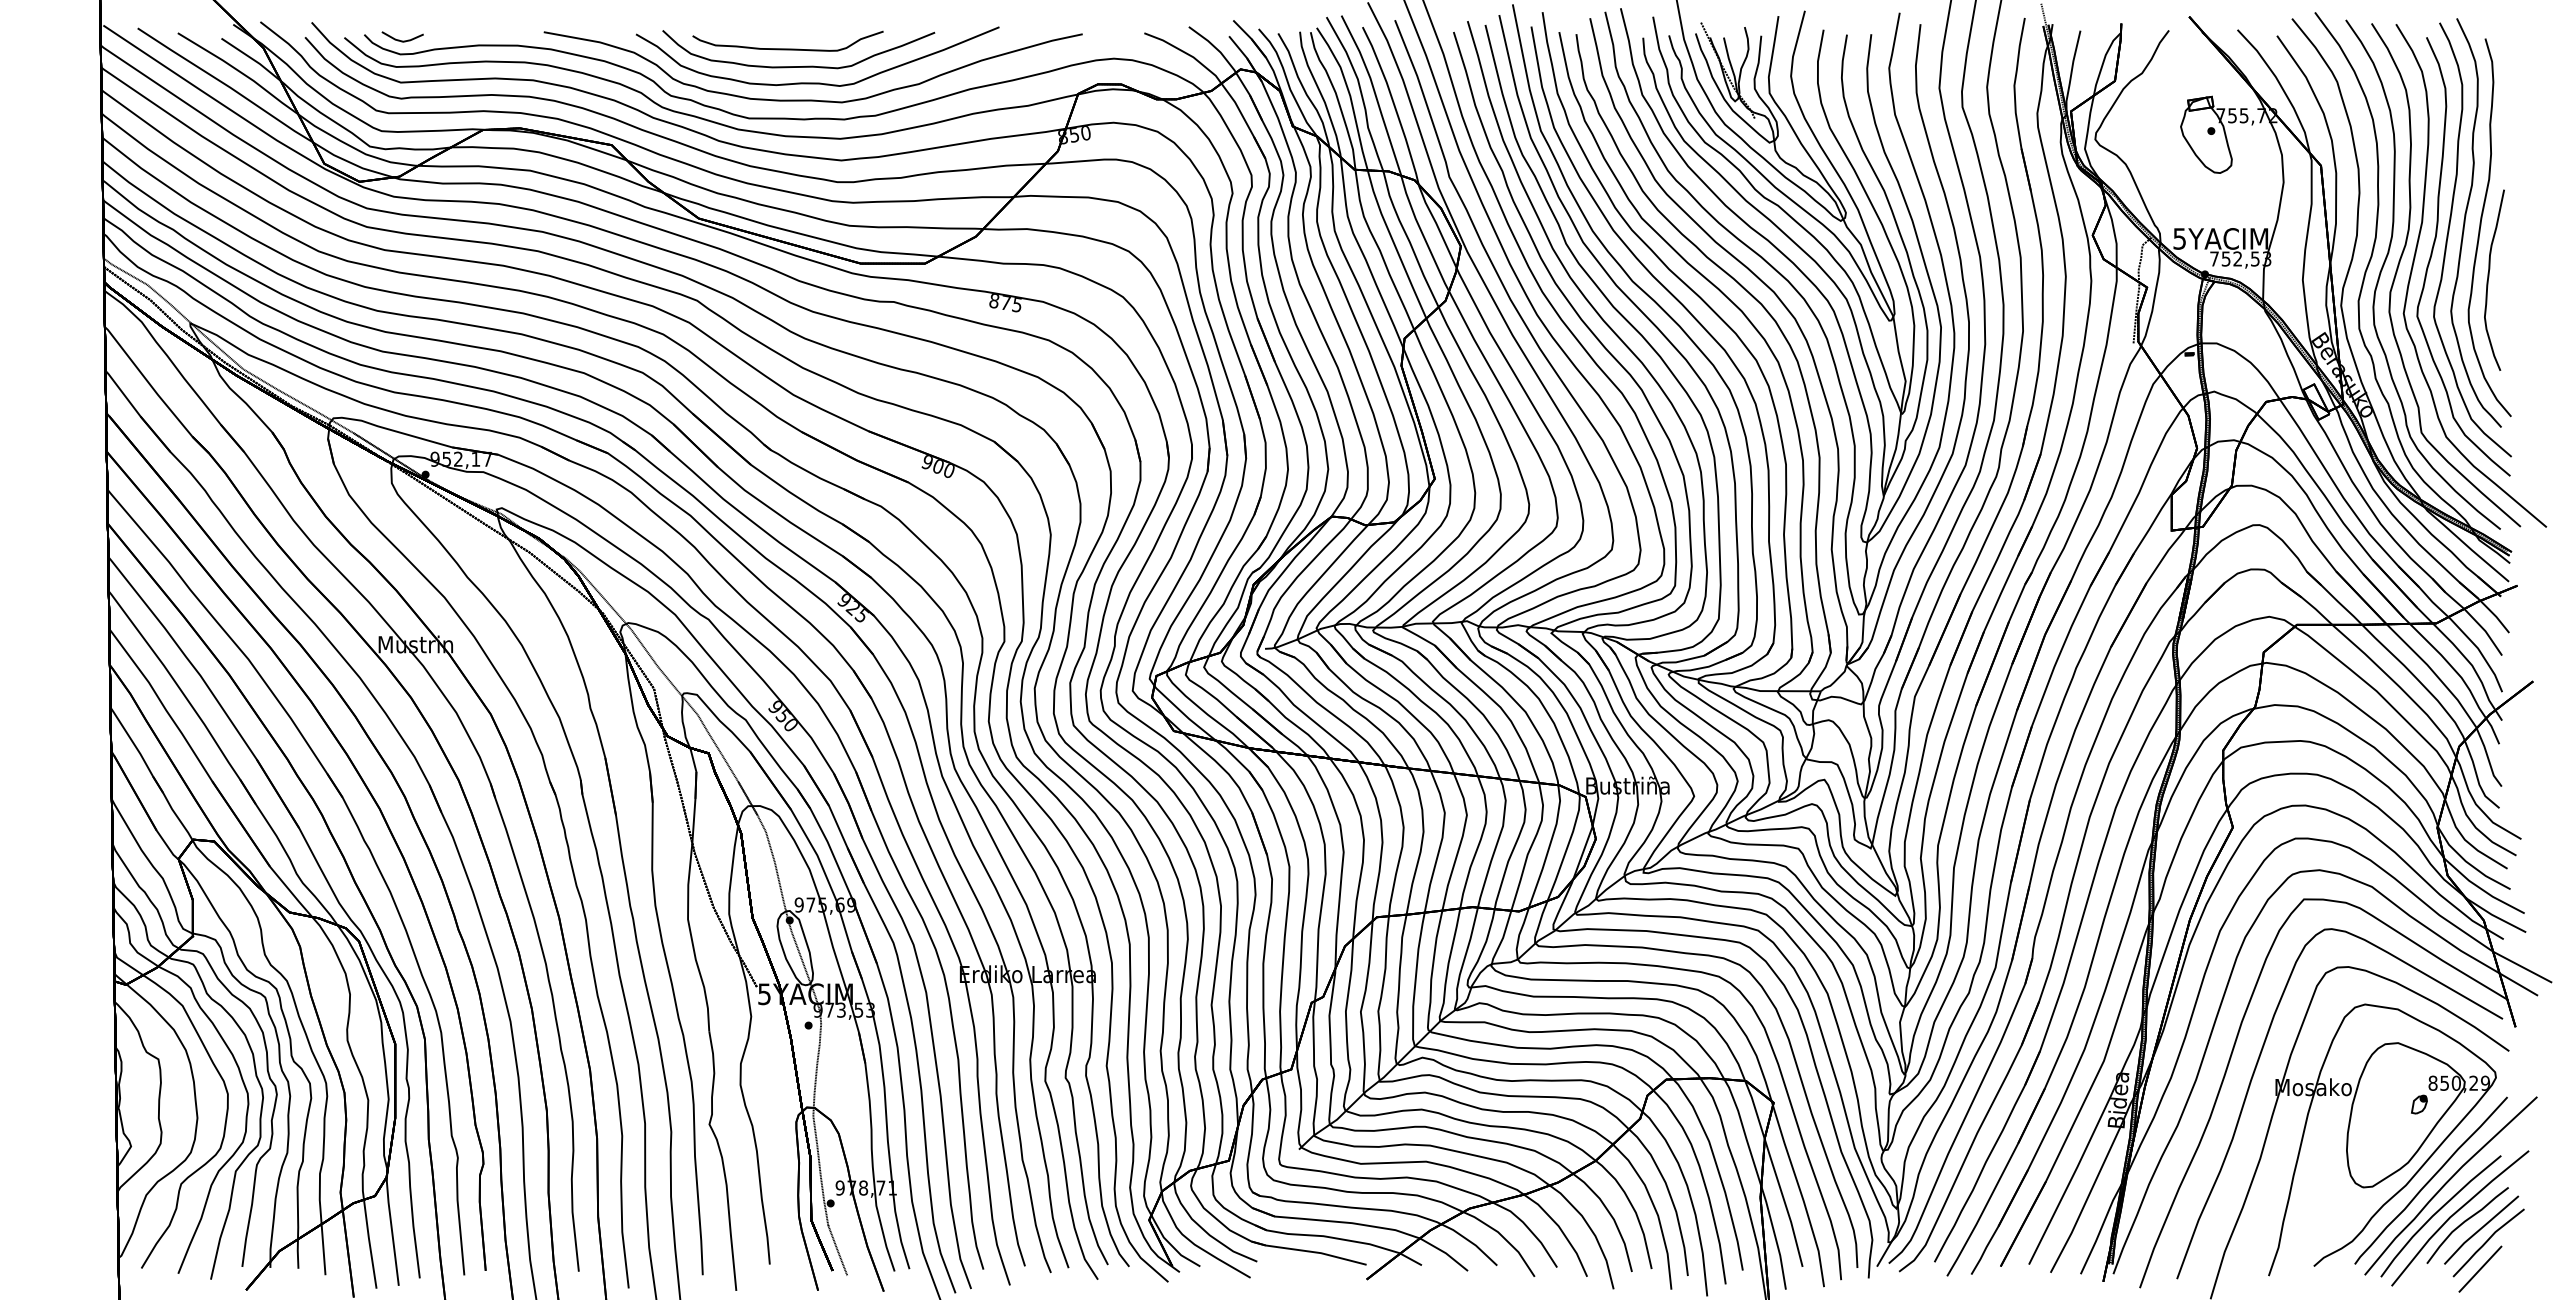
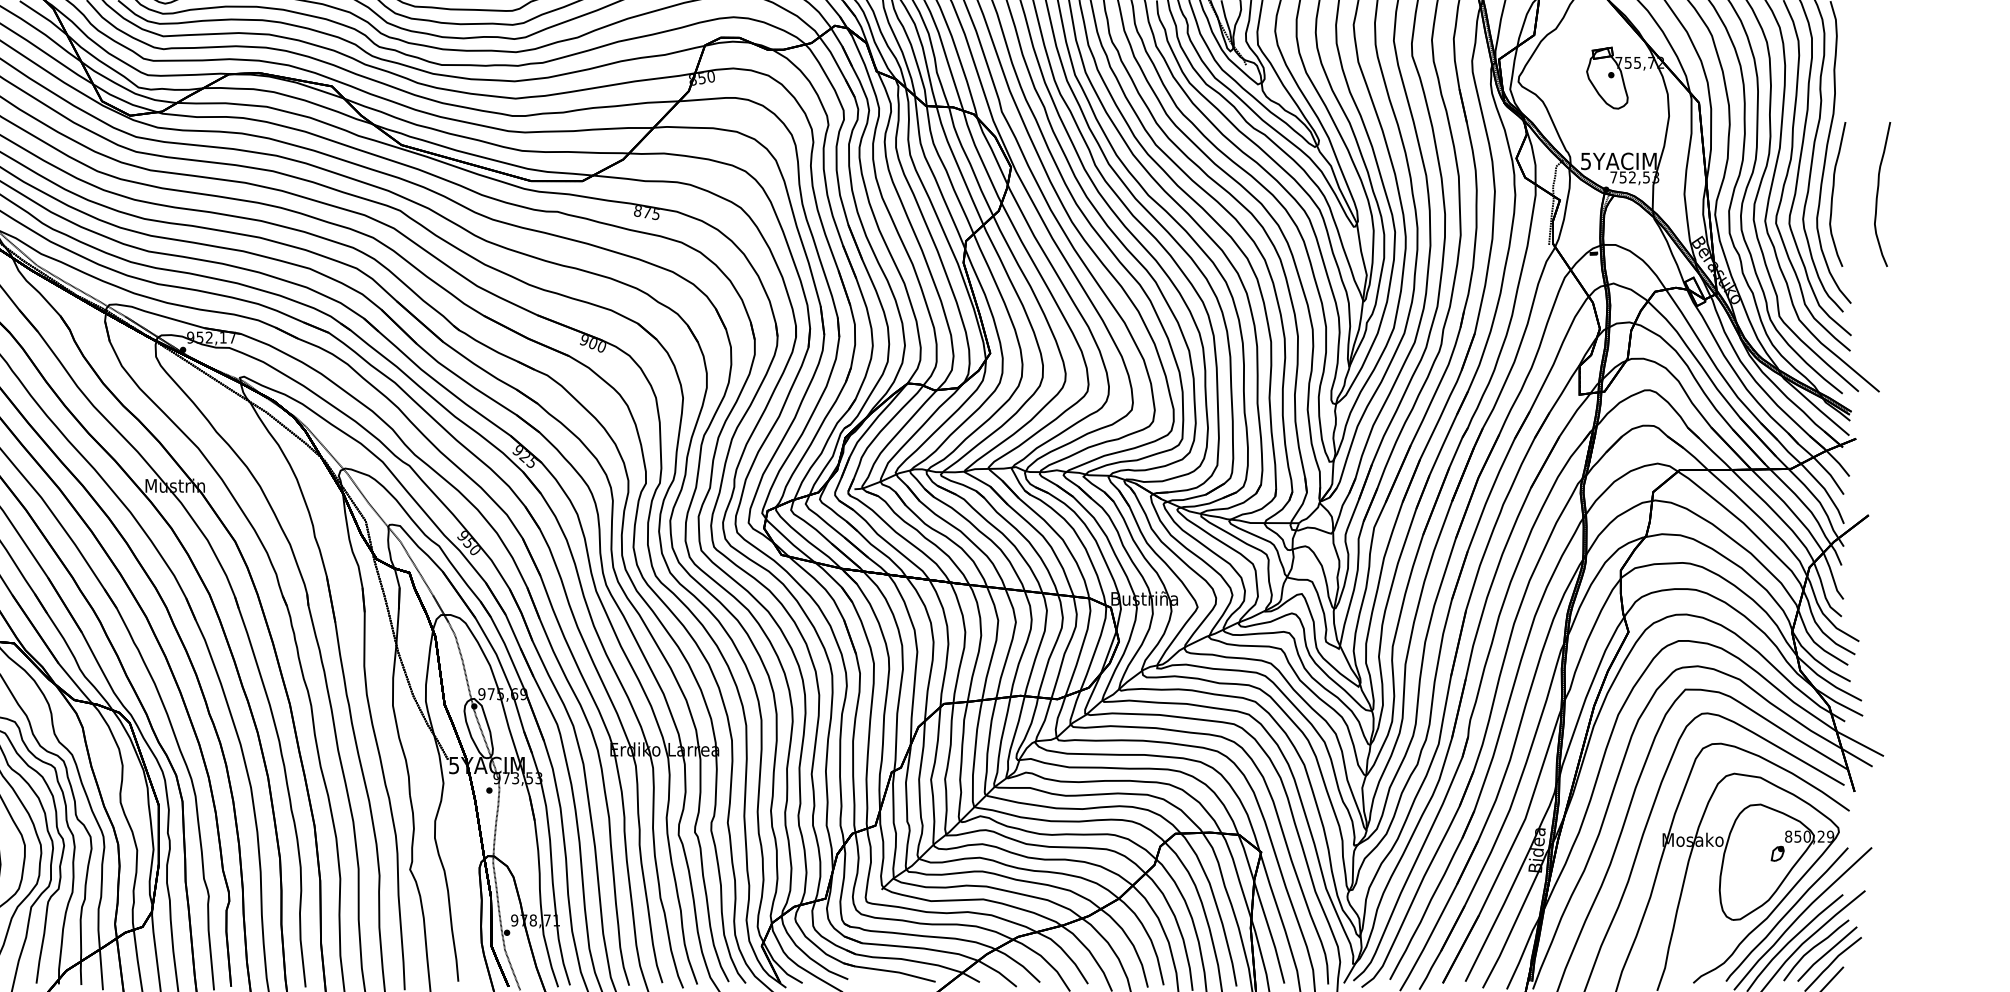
part: (2550, 279) -> (1882, 193), added

